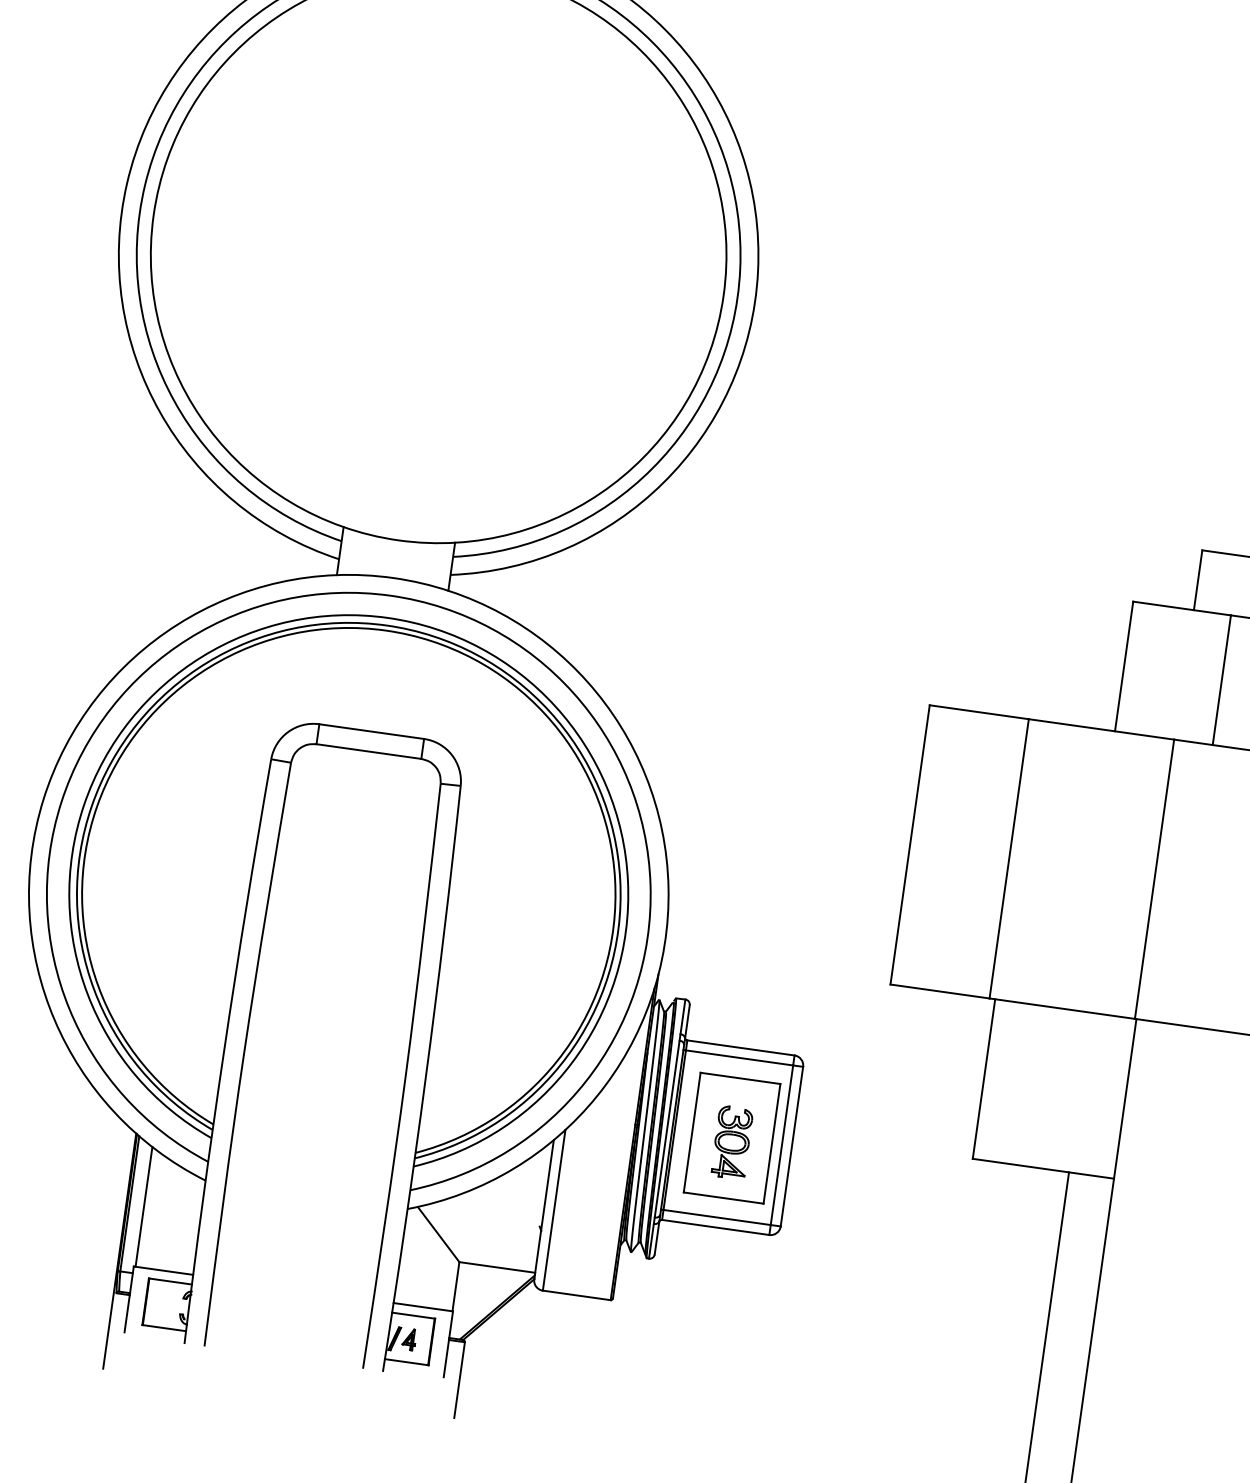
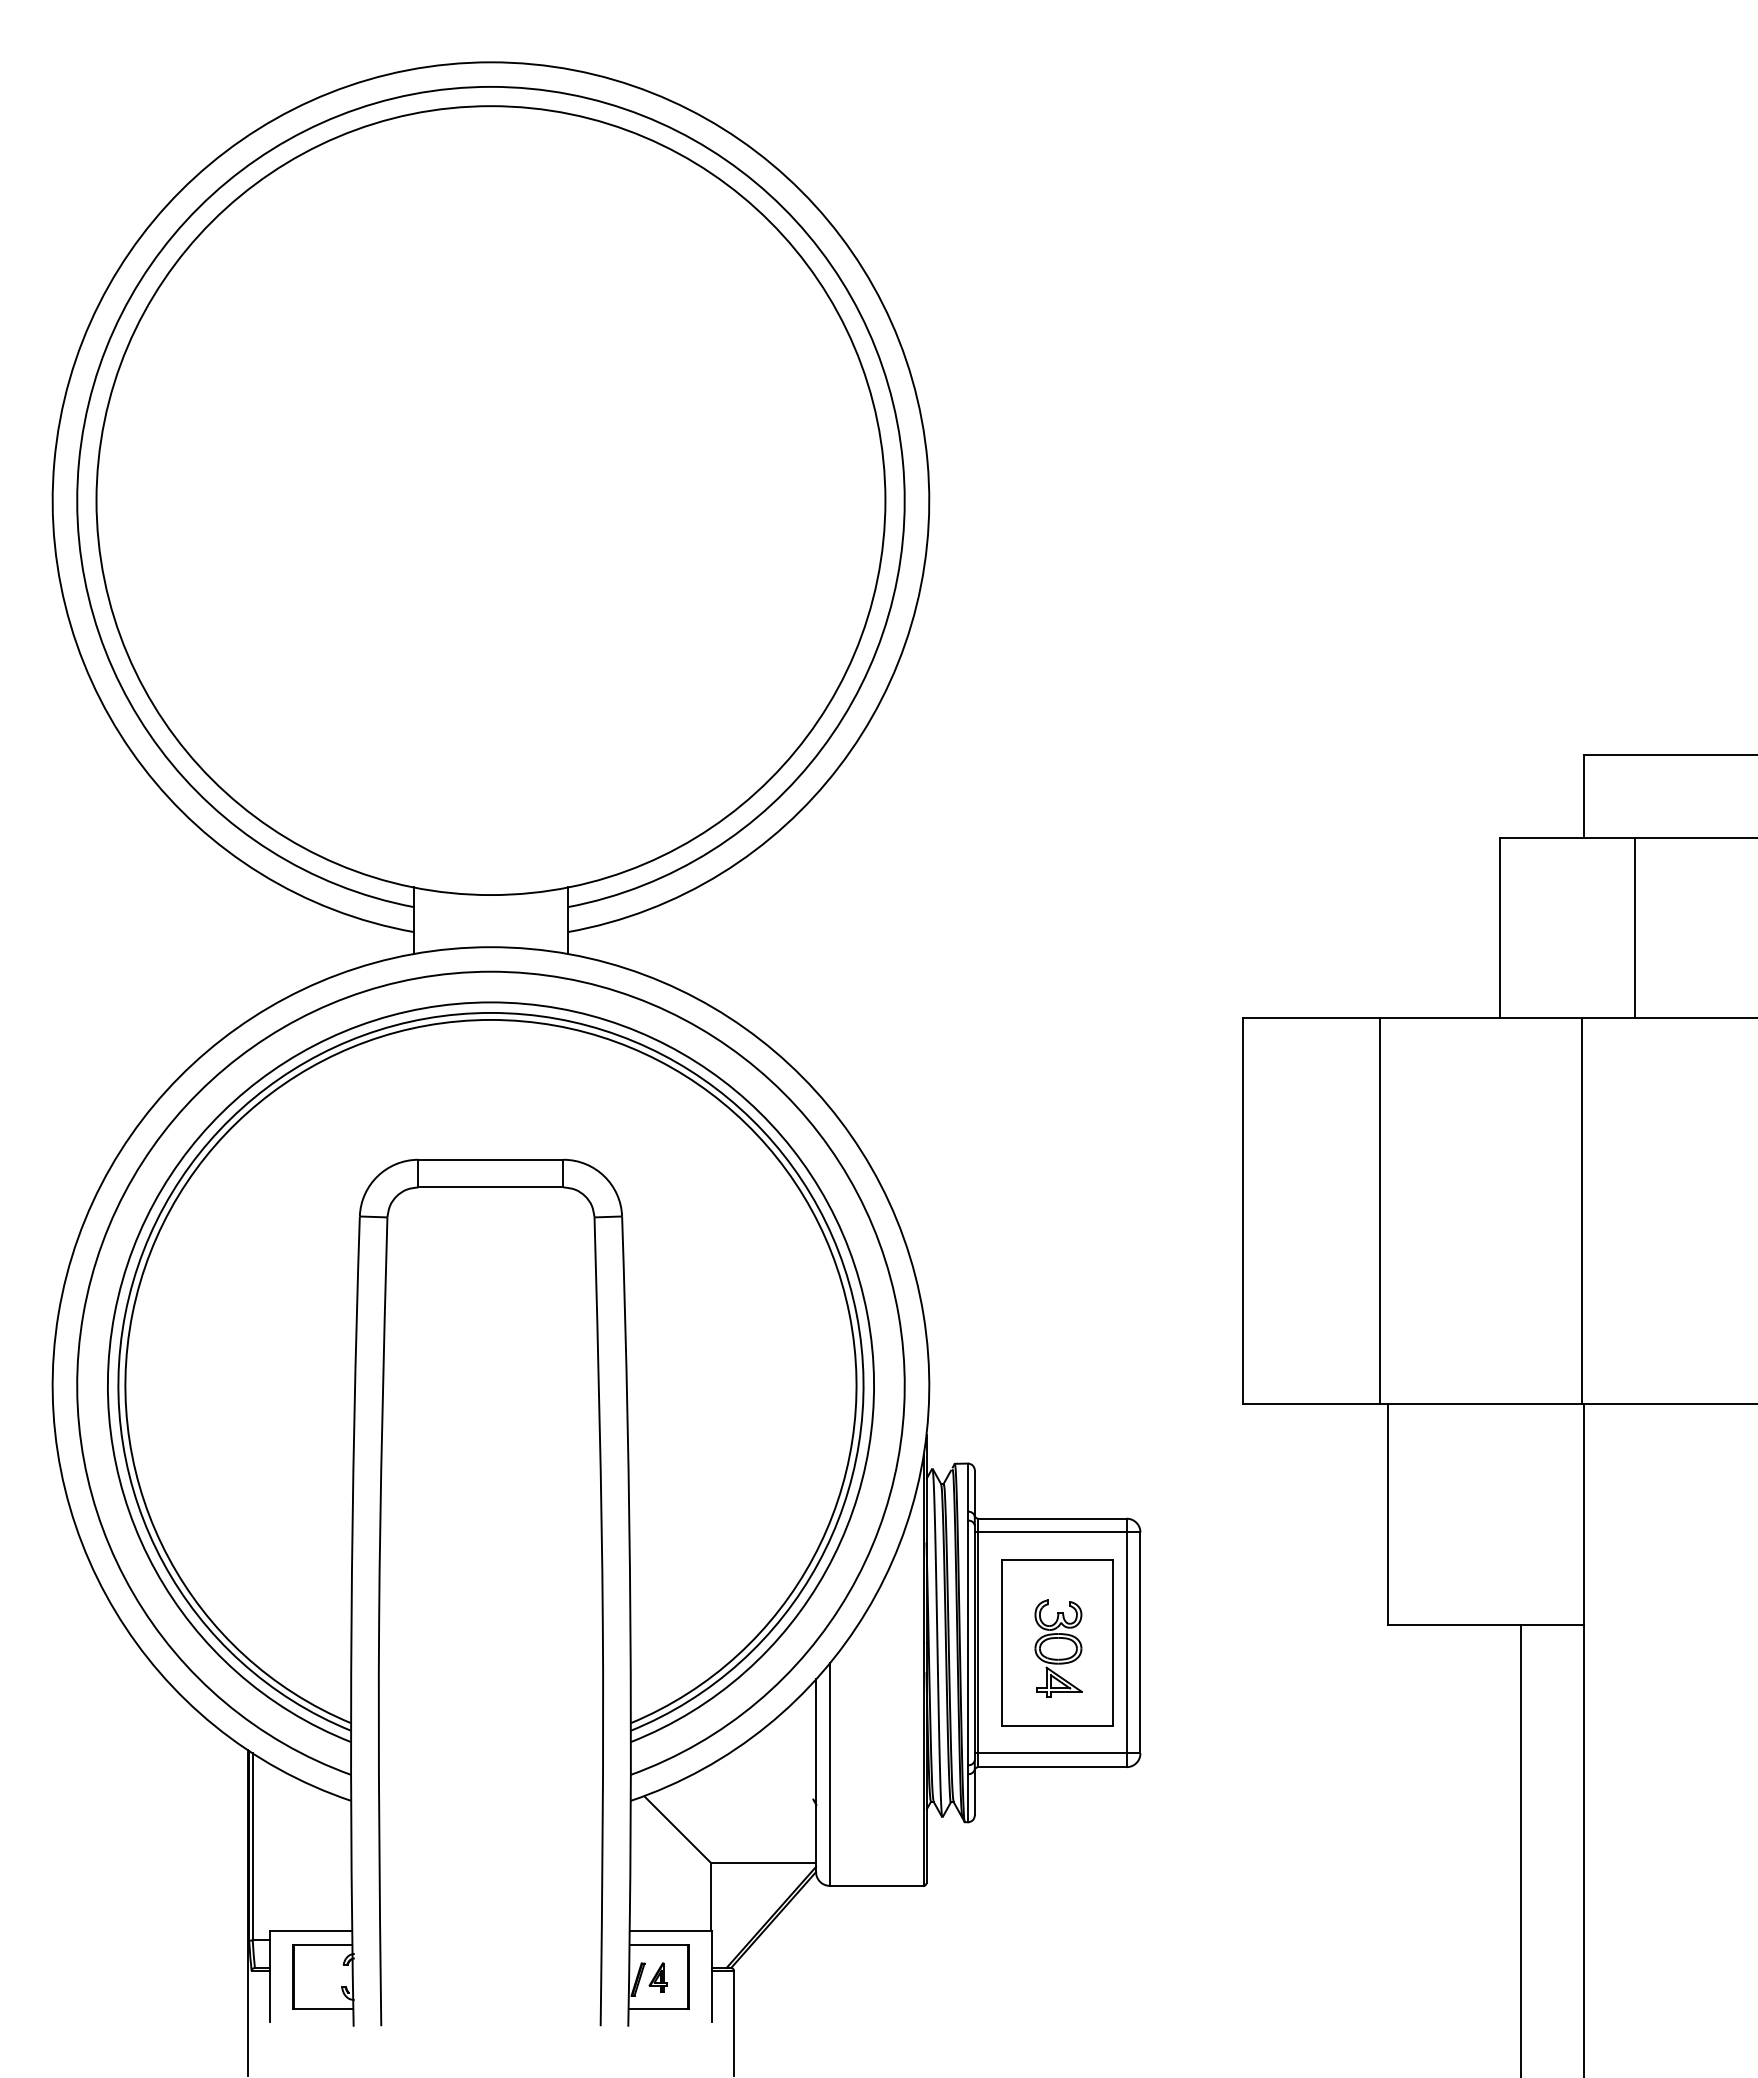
line: (143, 1207) -> (272, 1848), removed

